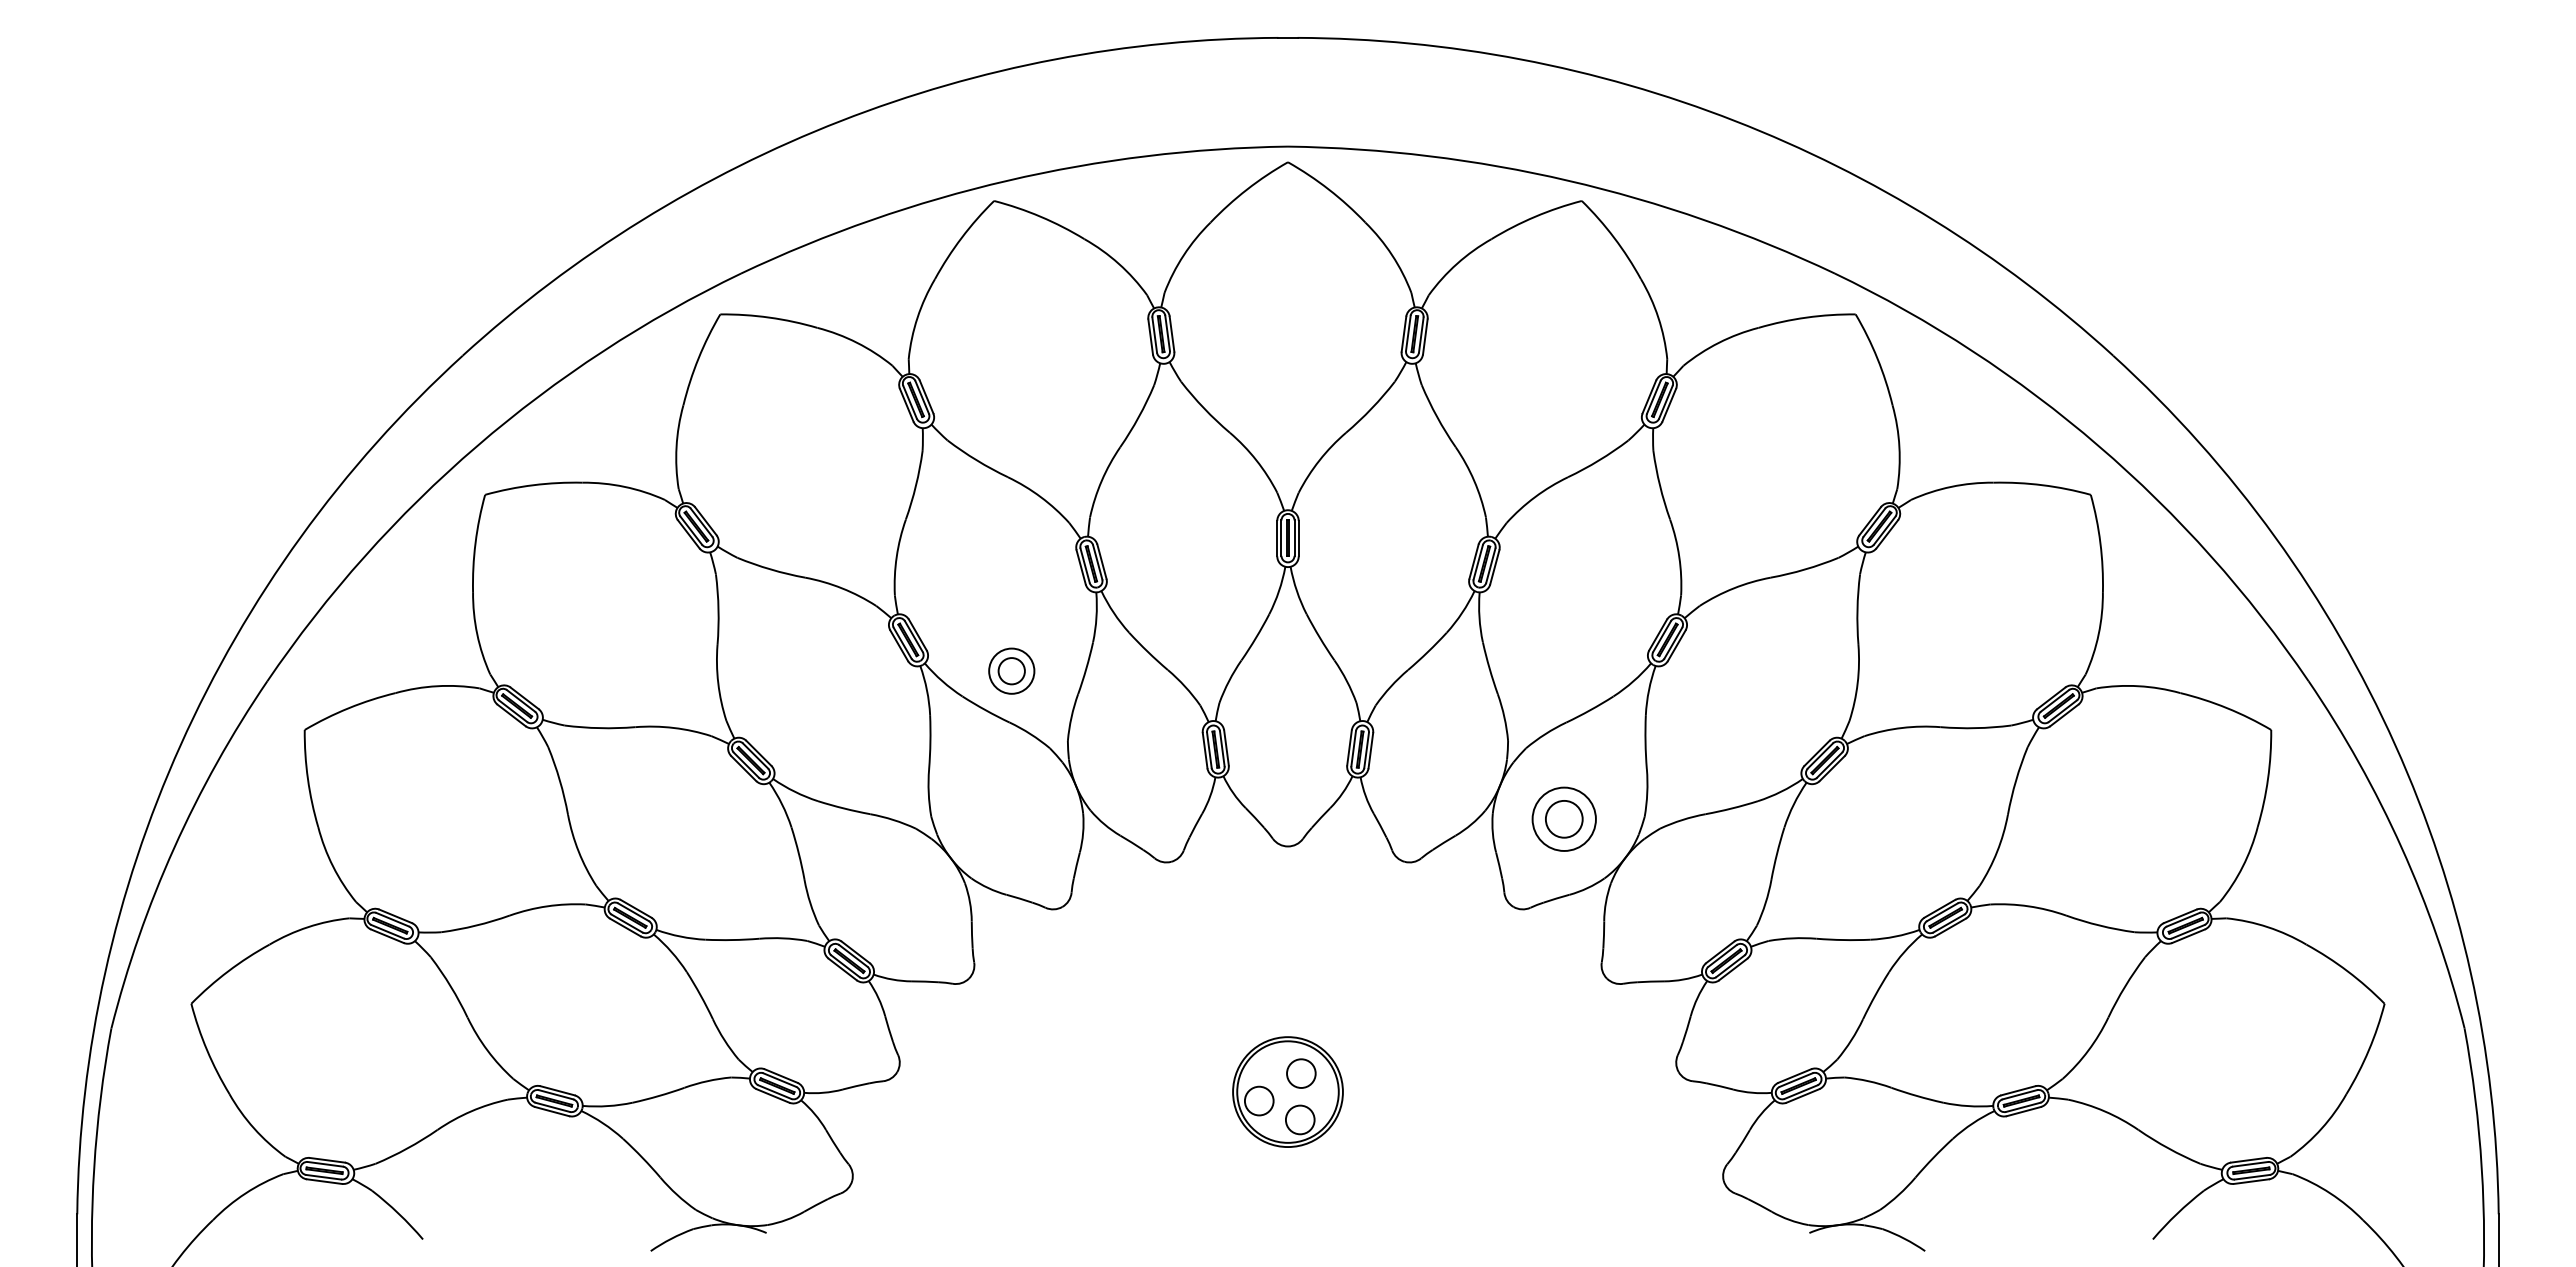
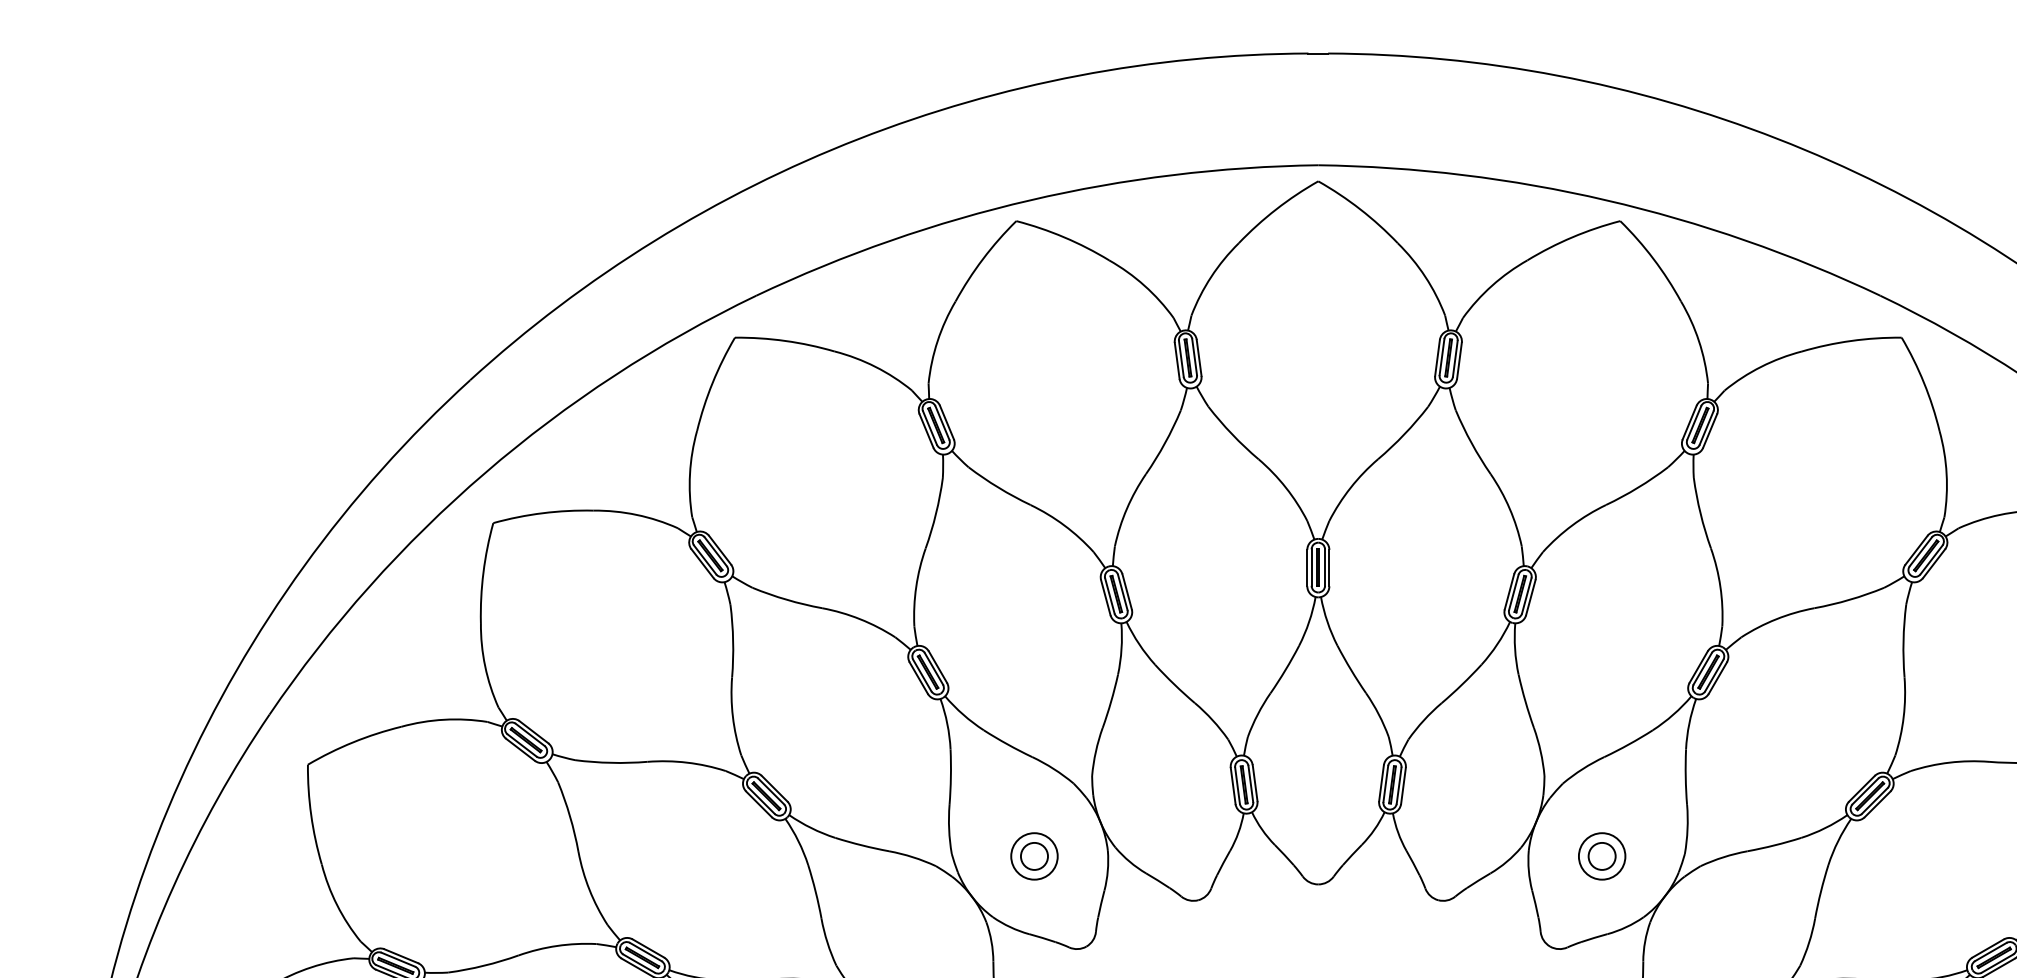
part: (1011, 670) -> (1034, 855), moved
part: (1563, 818) -> (1601, 855), size x0.71

